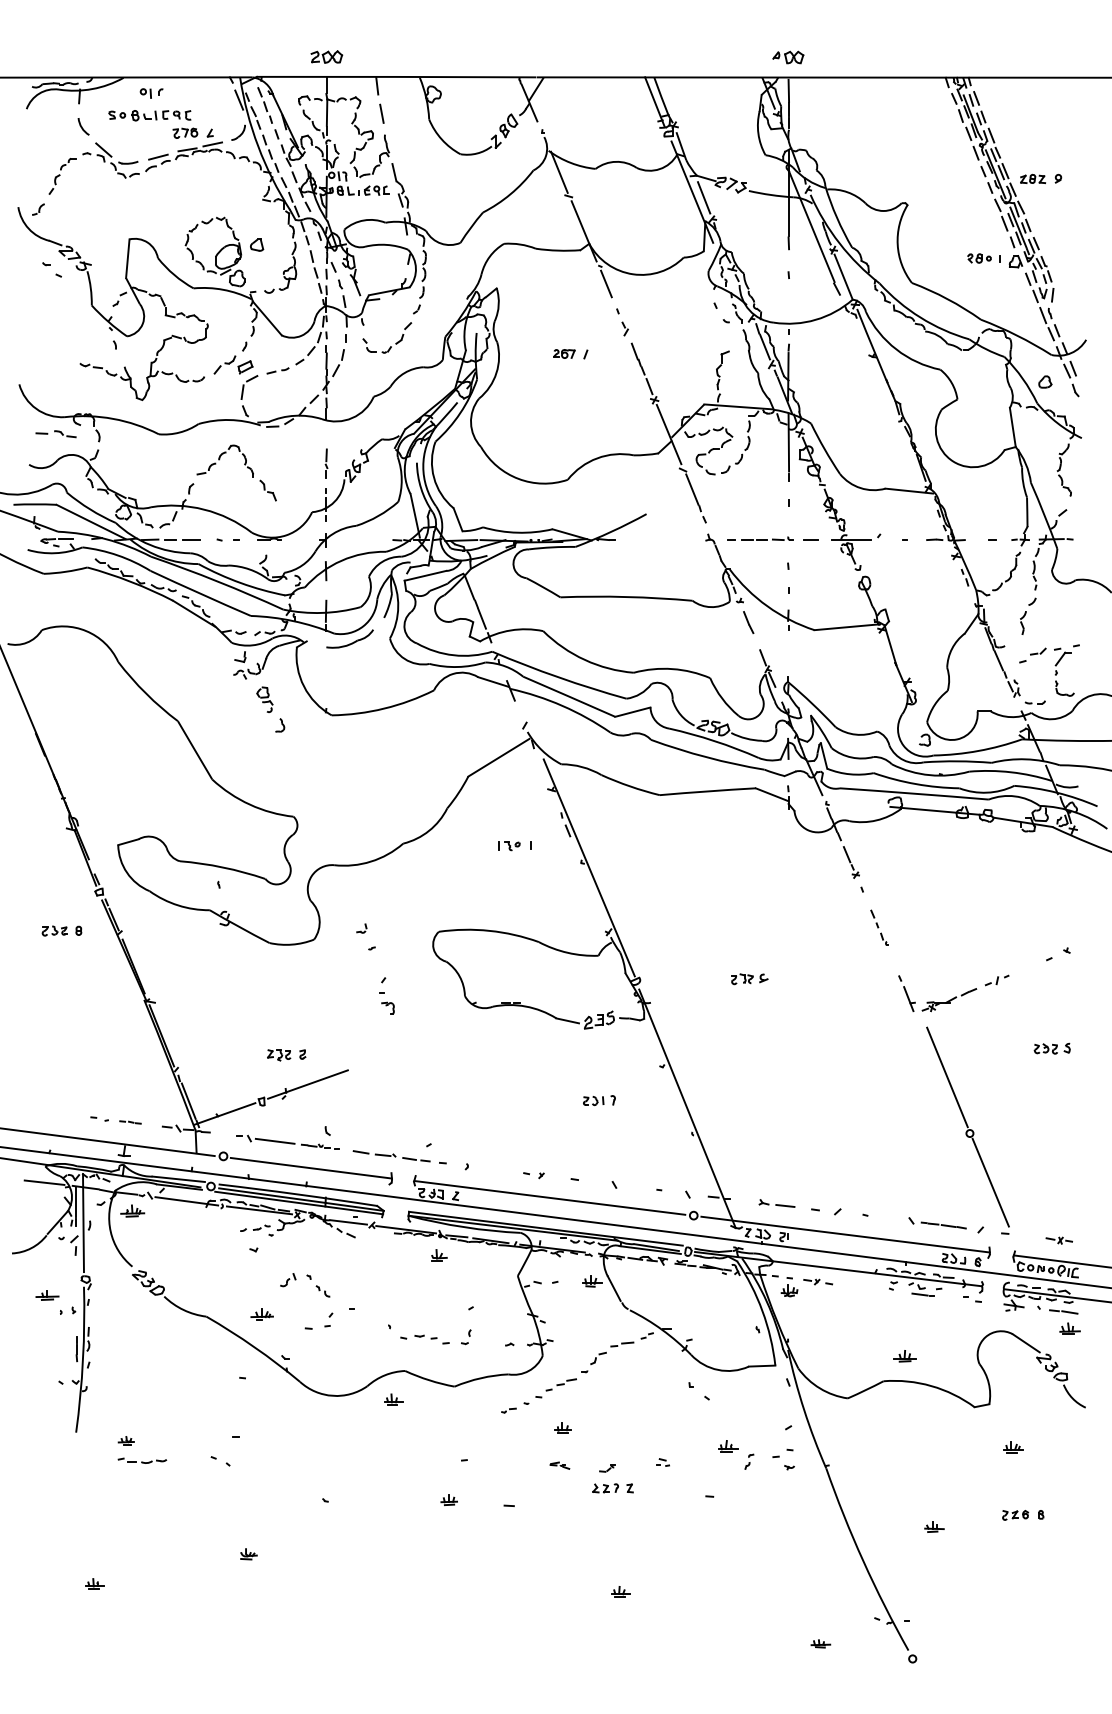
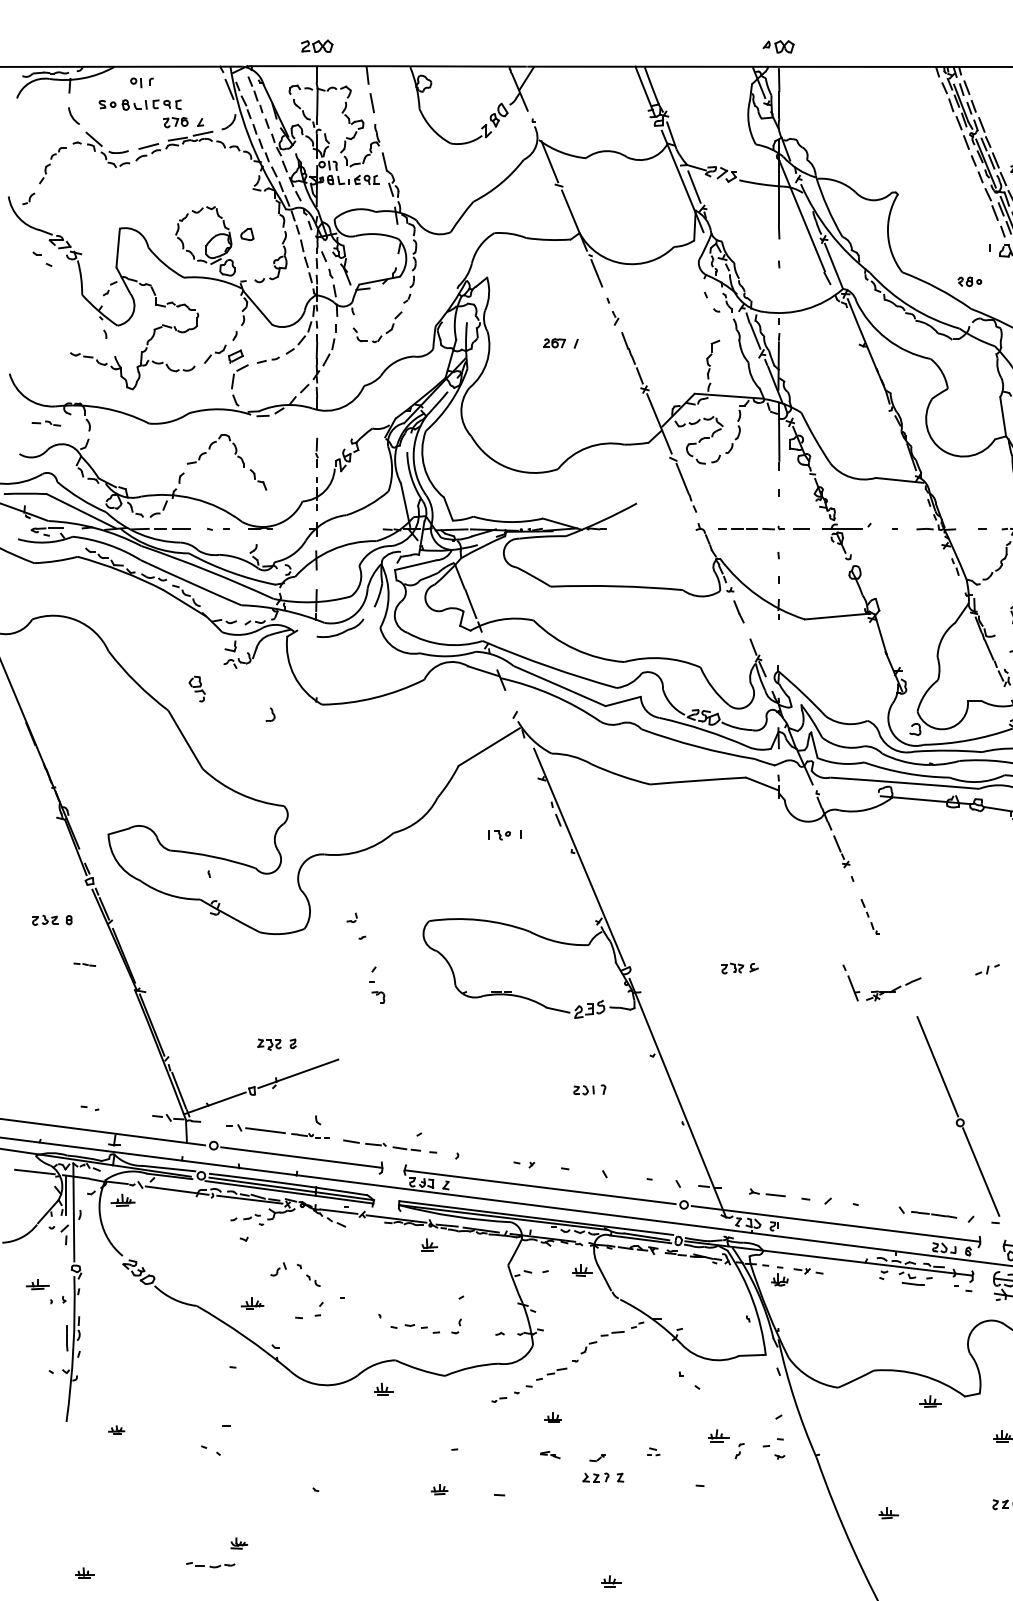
part: (979, 258) -> (969, 281), moved
part: (55, 434) -> (45, 423), size x0.7
part: (264, 699) -> (196, 688), moved
part: (934, 1001) -> (878, 990), moved
line: (130, 1122) -> (84, 964), moved
part: (904, 1356) -> (929, 1401), moved
part: (142, 1460) -> (210, 1564), moved
part: (934, 1526) -> (888, 1512), moved

